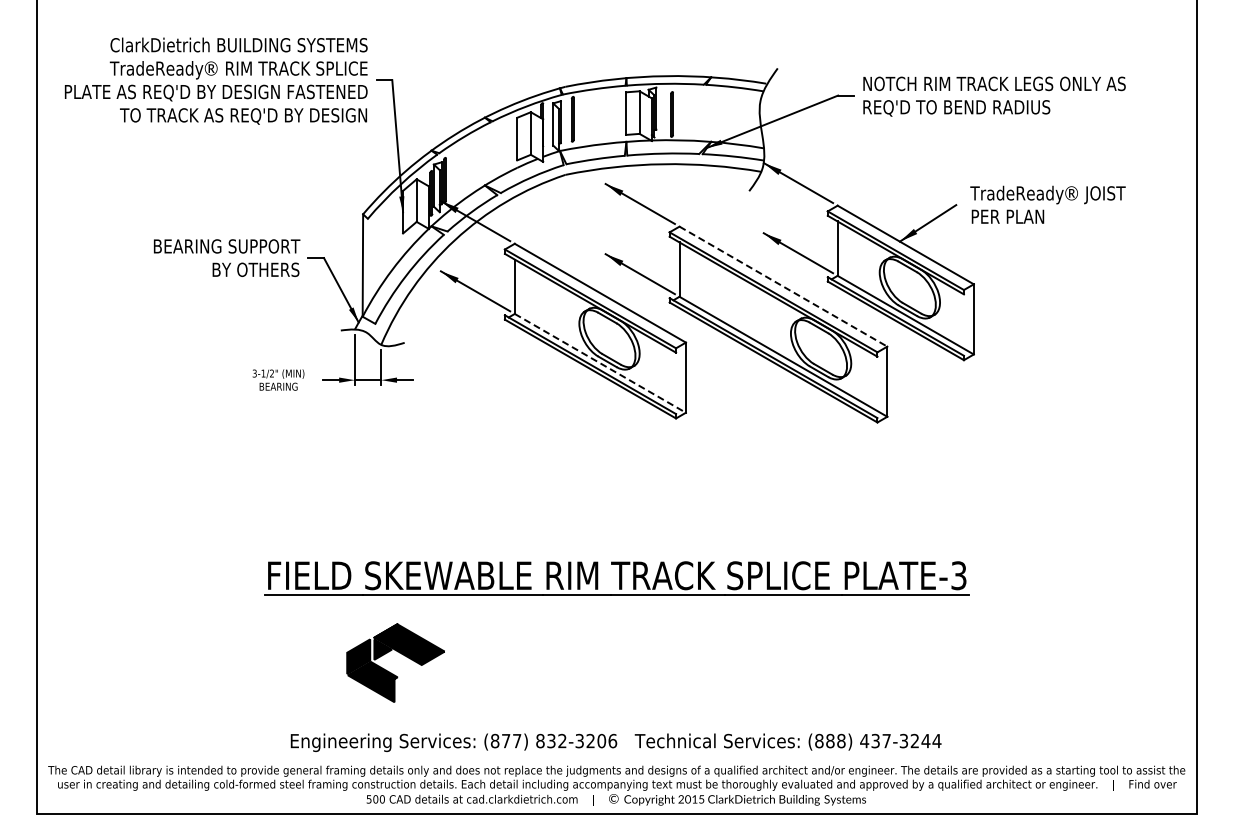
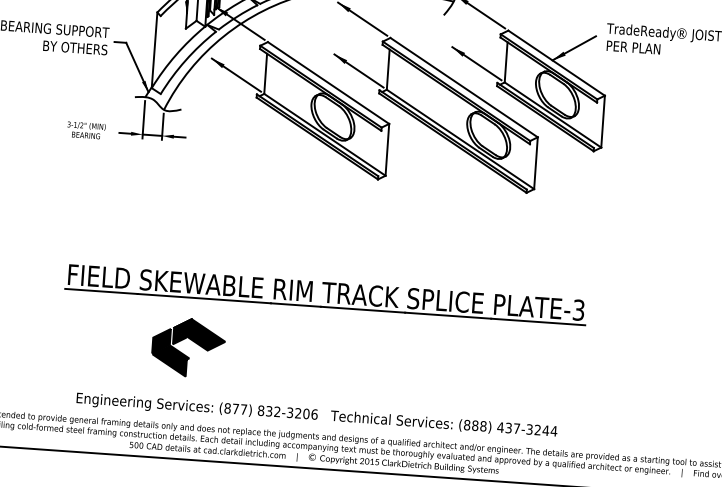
line: (783, 286) -> (464, 87), dashed -> solid
line: (600, 363) -> (325, 134), dashed -> solid
part: (399, 653) -> (191, 340), moved

